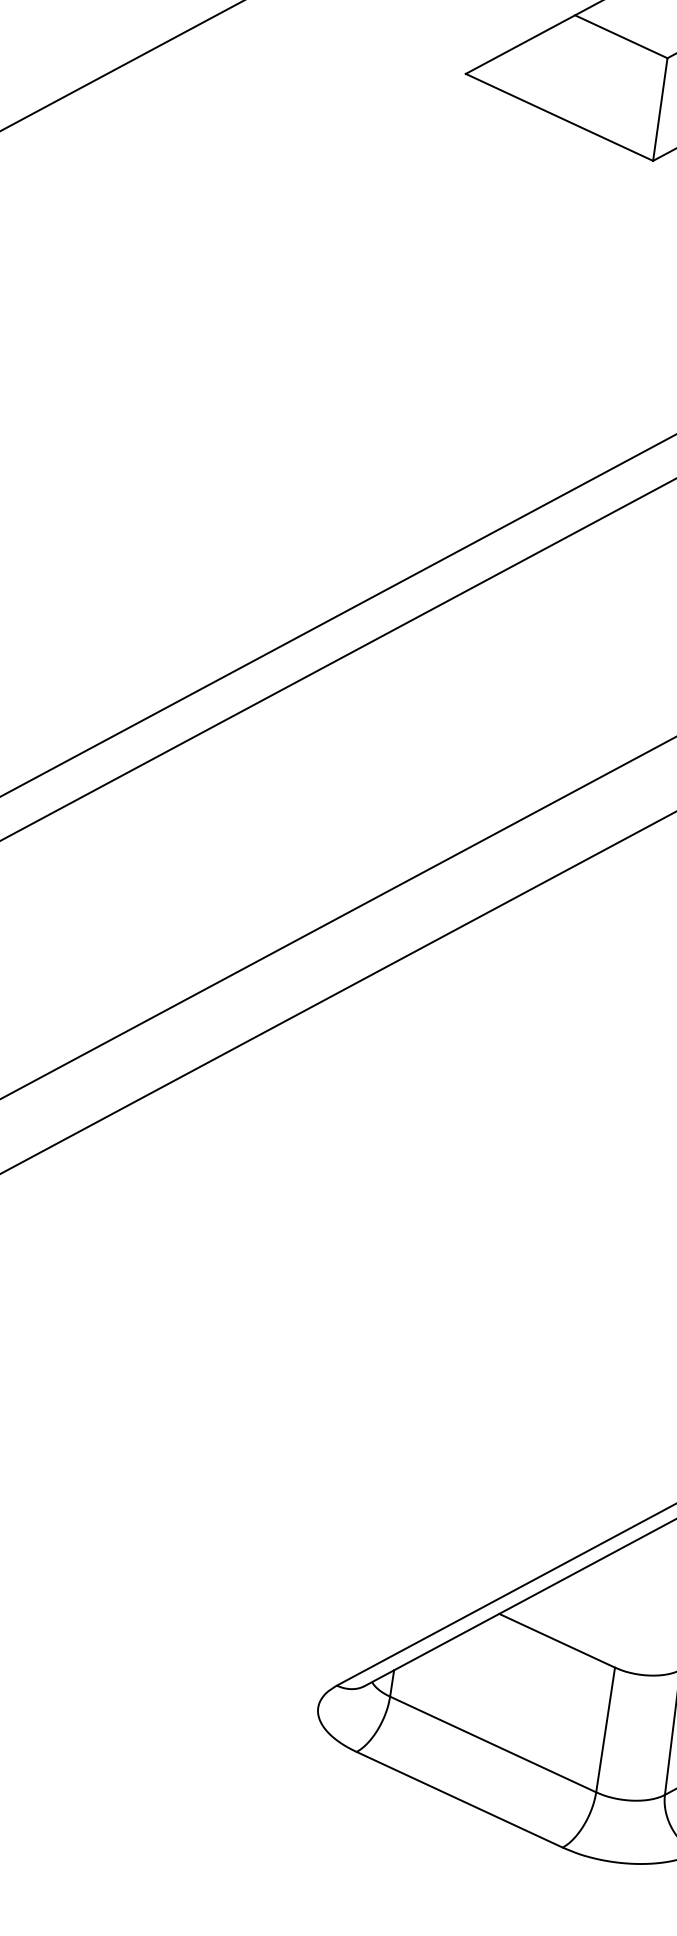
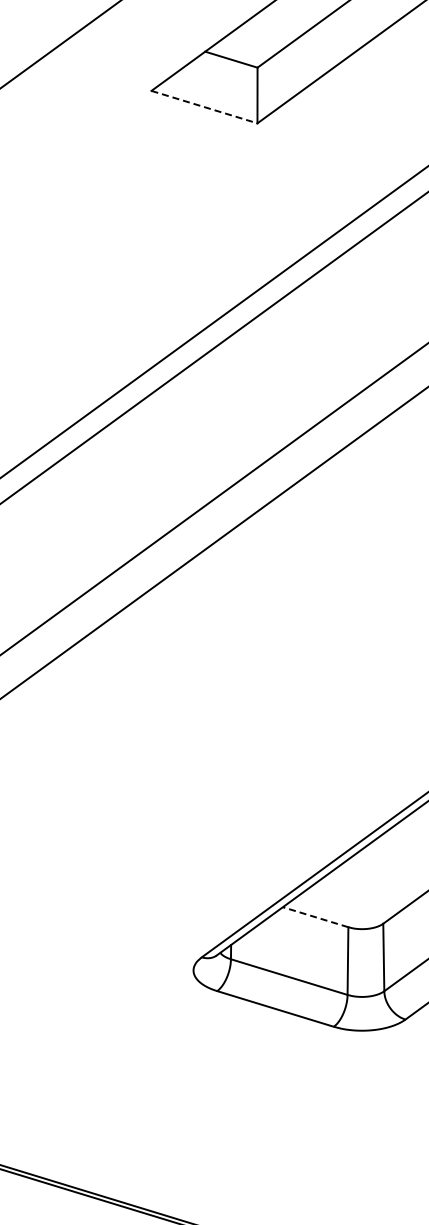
line: (559, 118) -> (204, 107), solid -> dashed
line: (556, 1641) -> (315, 917), solid -> dashed

